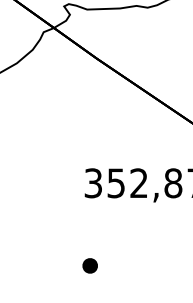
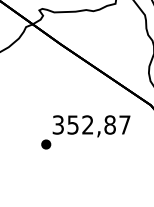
part: (90, 265) -> (46, 144), moved

